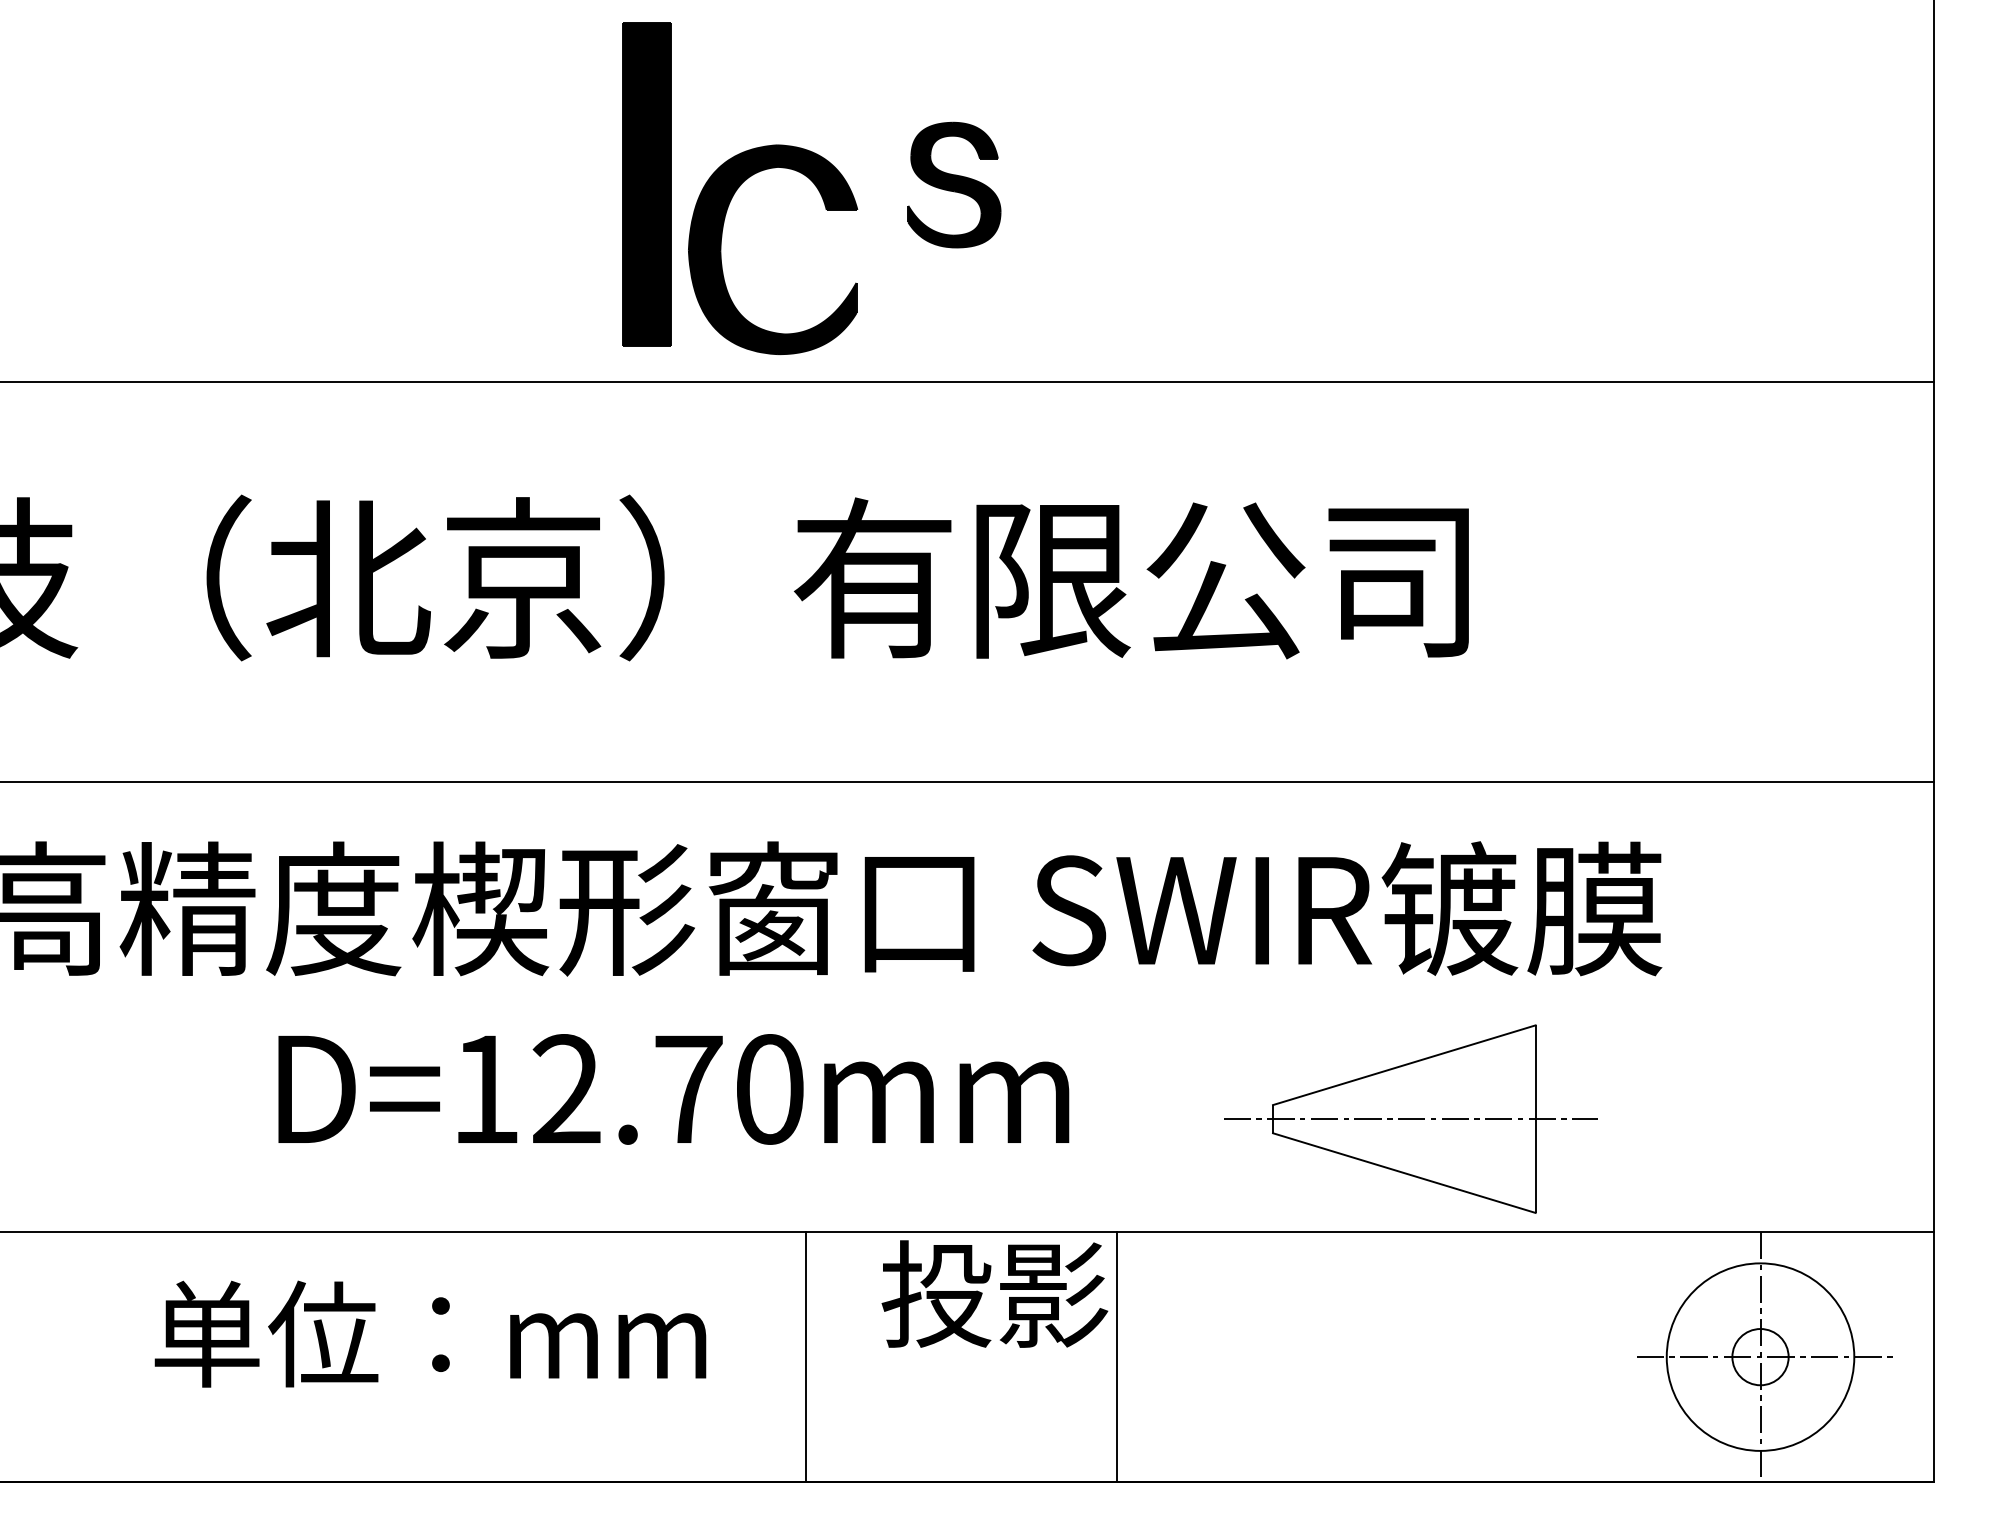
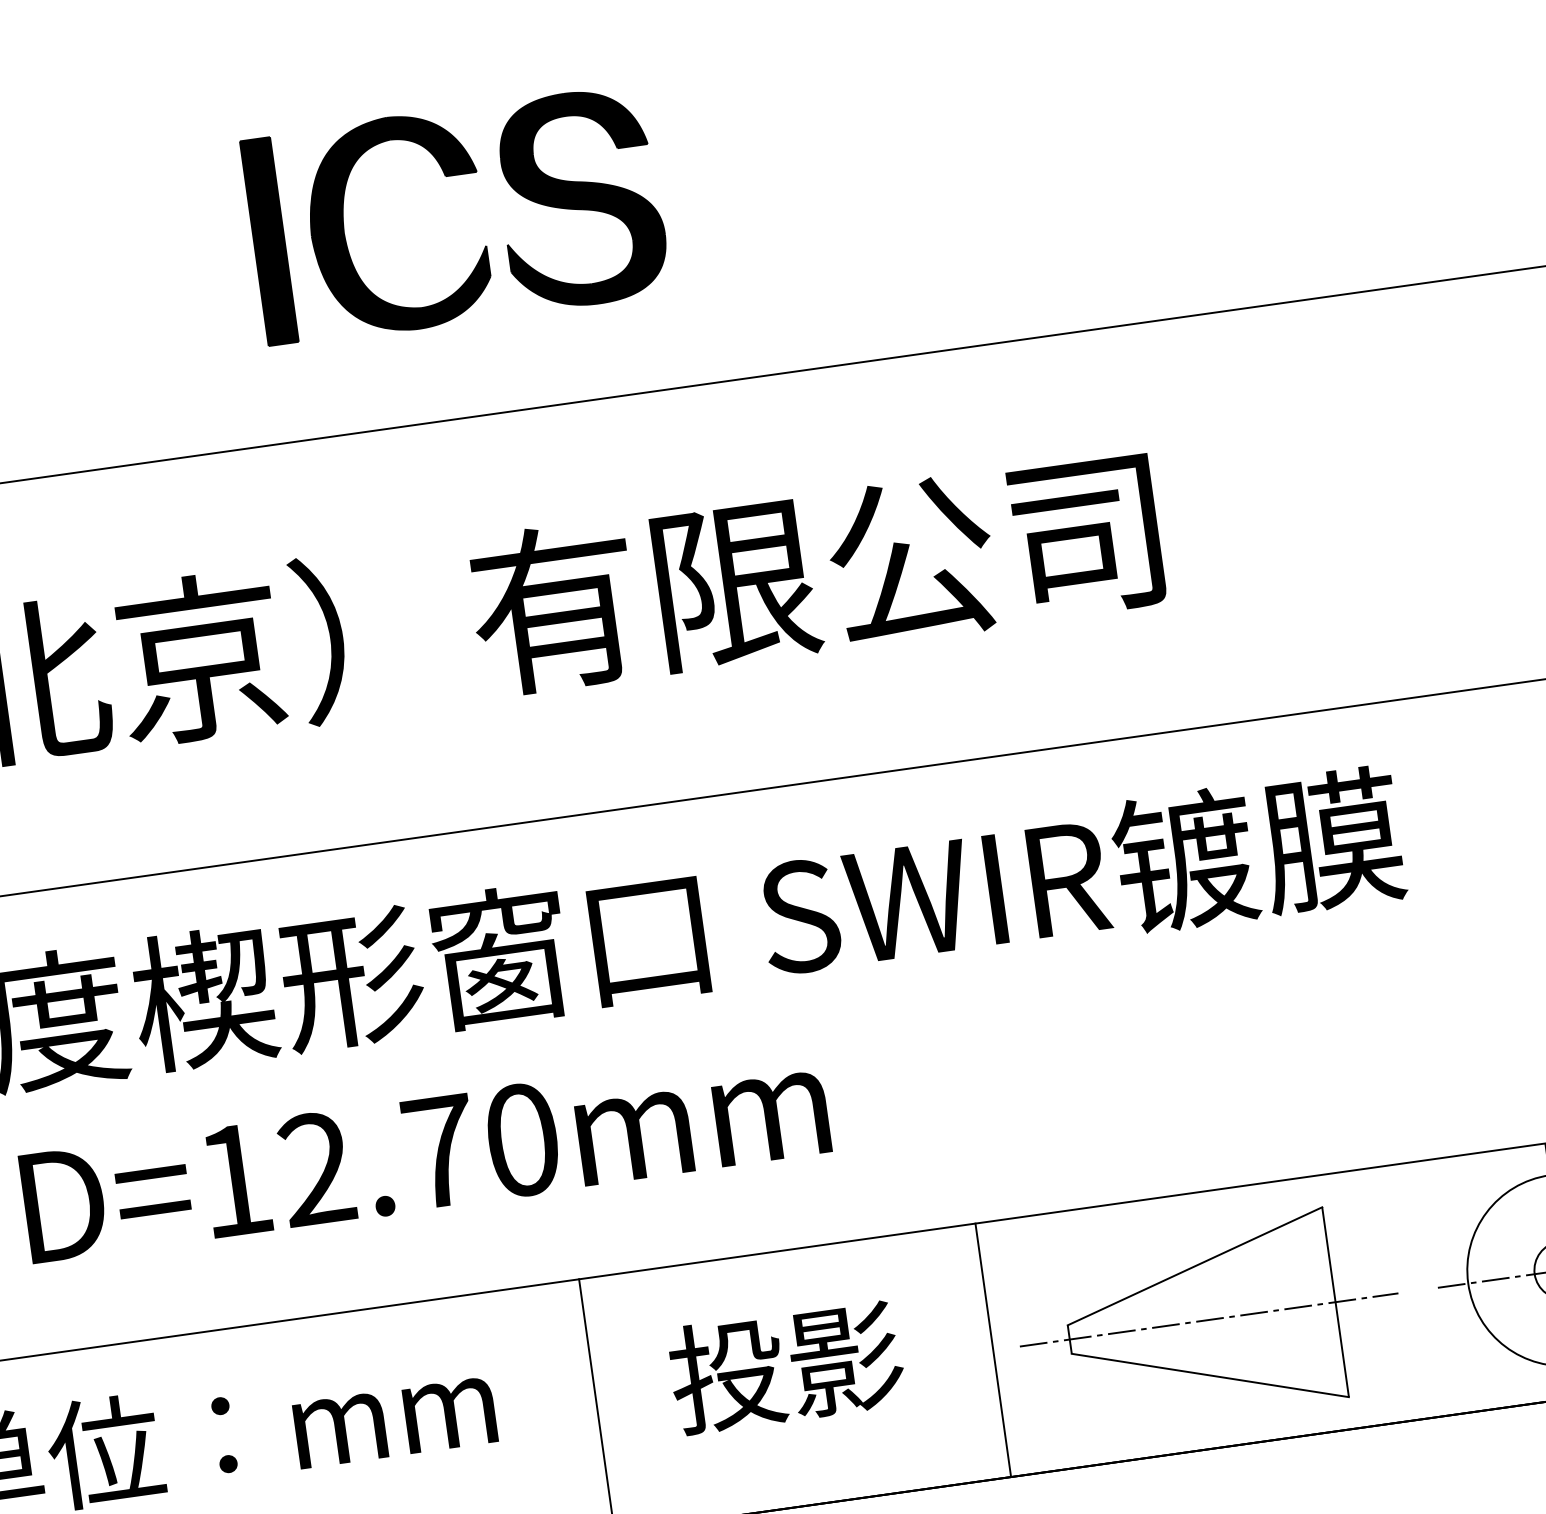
part: (646, 183) -> (268, 240), size x0.62
part: (954, 184) -> (580, 198), size x1.67
part: (721, 249) -> (344, 231), moved
part: (1410, 1118) -> (1208, 1319), moved
text: (994, 1293) -> (786, 1366), moved
line: (1117, 1356) -> (993, 1349), moved

